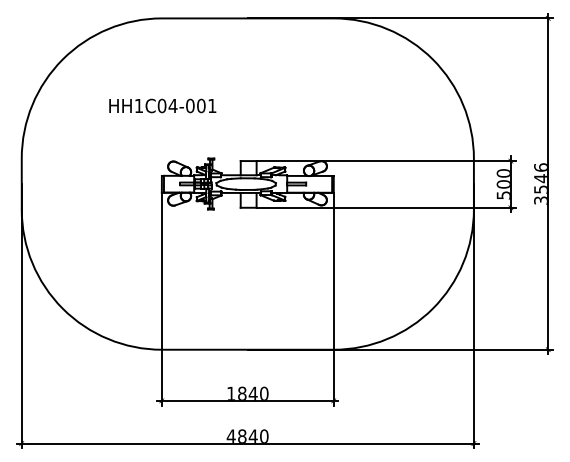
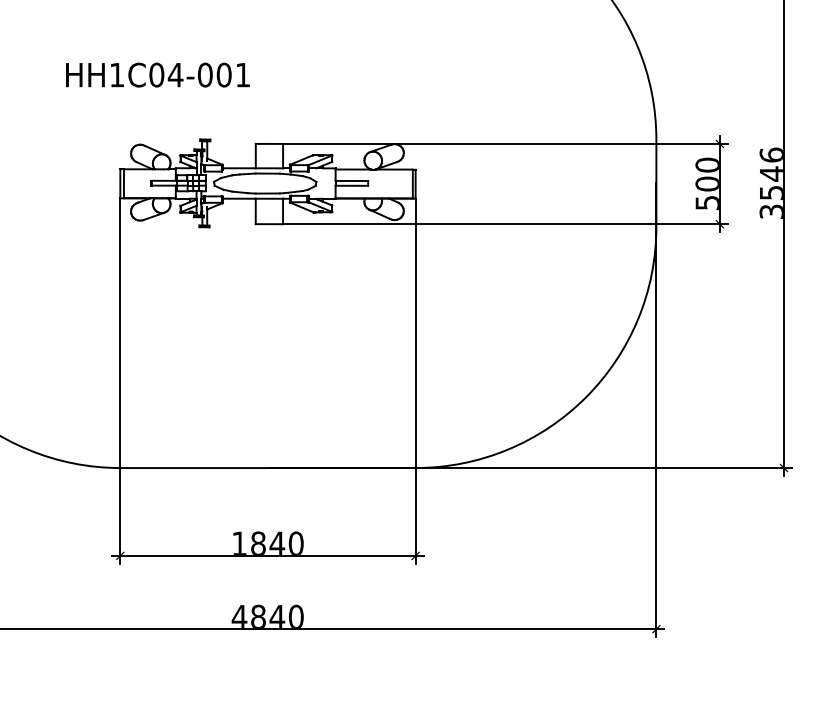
text: (162, 105) -> (157, 74), moved

